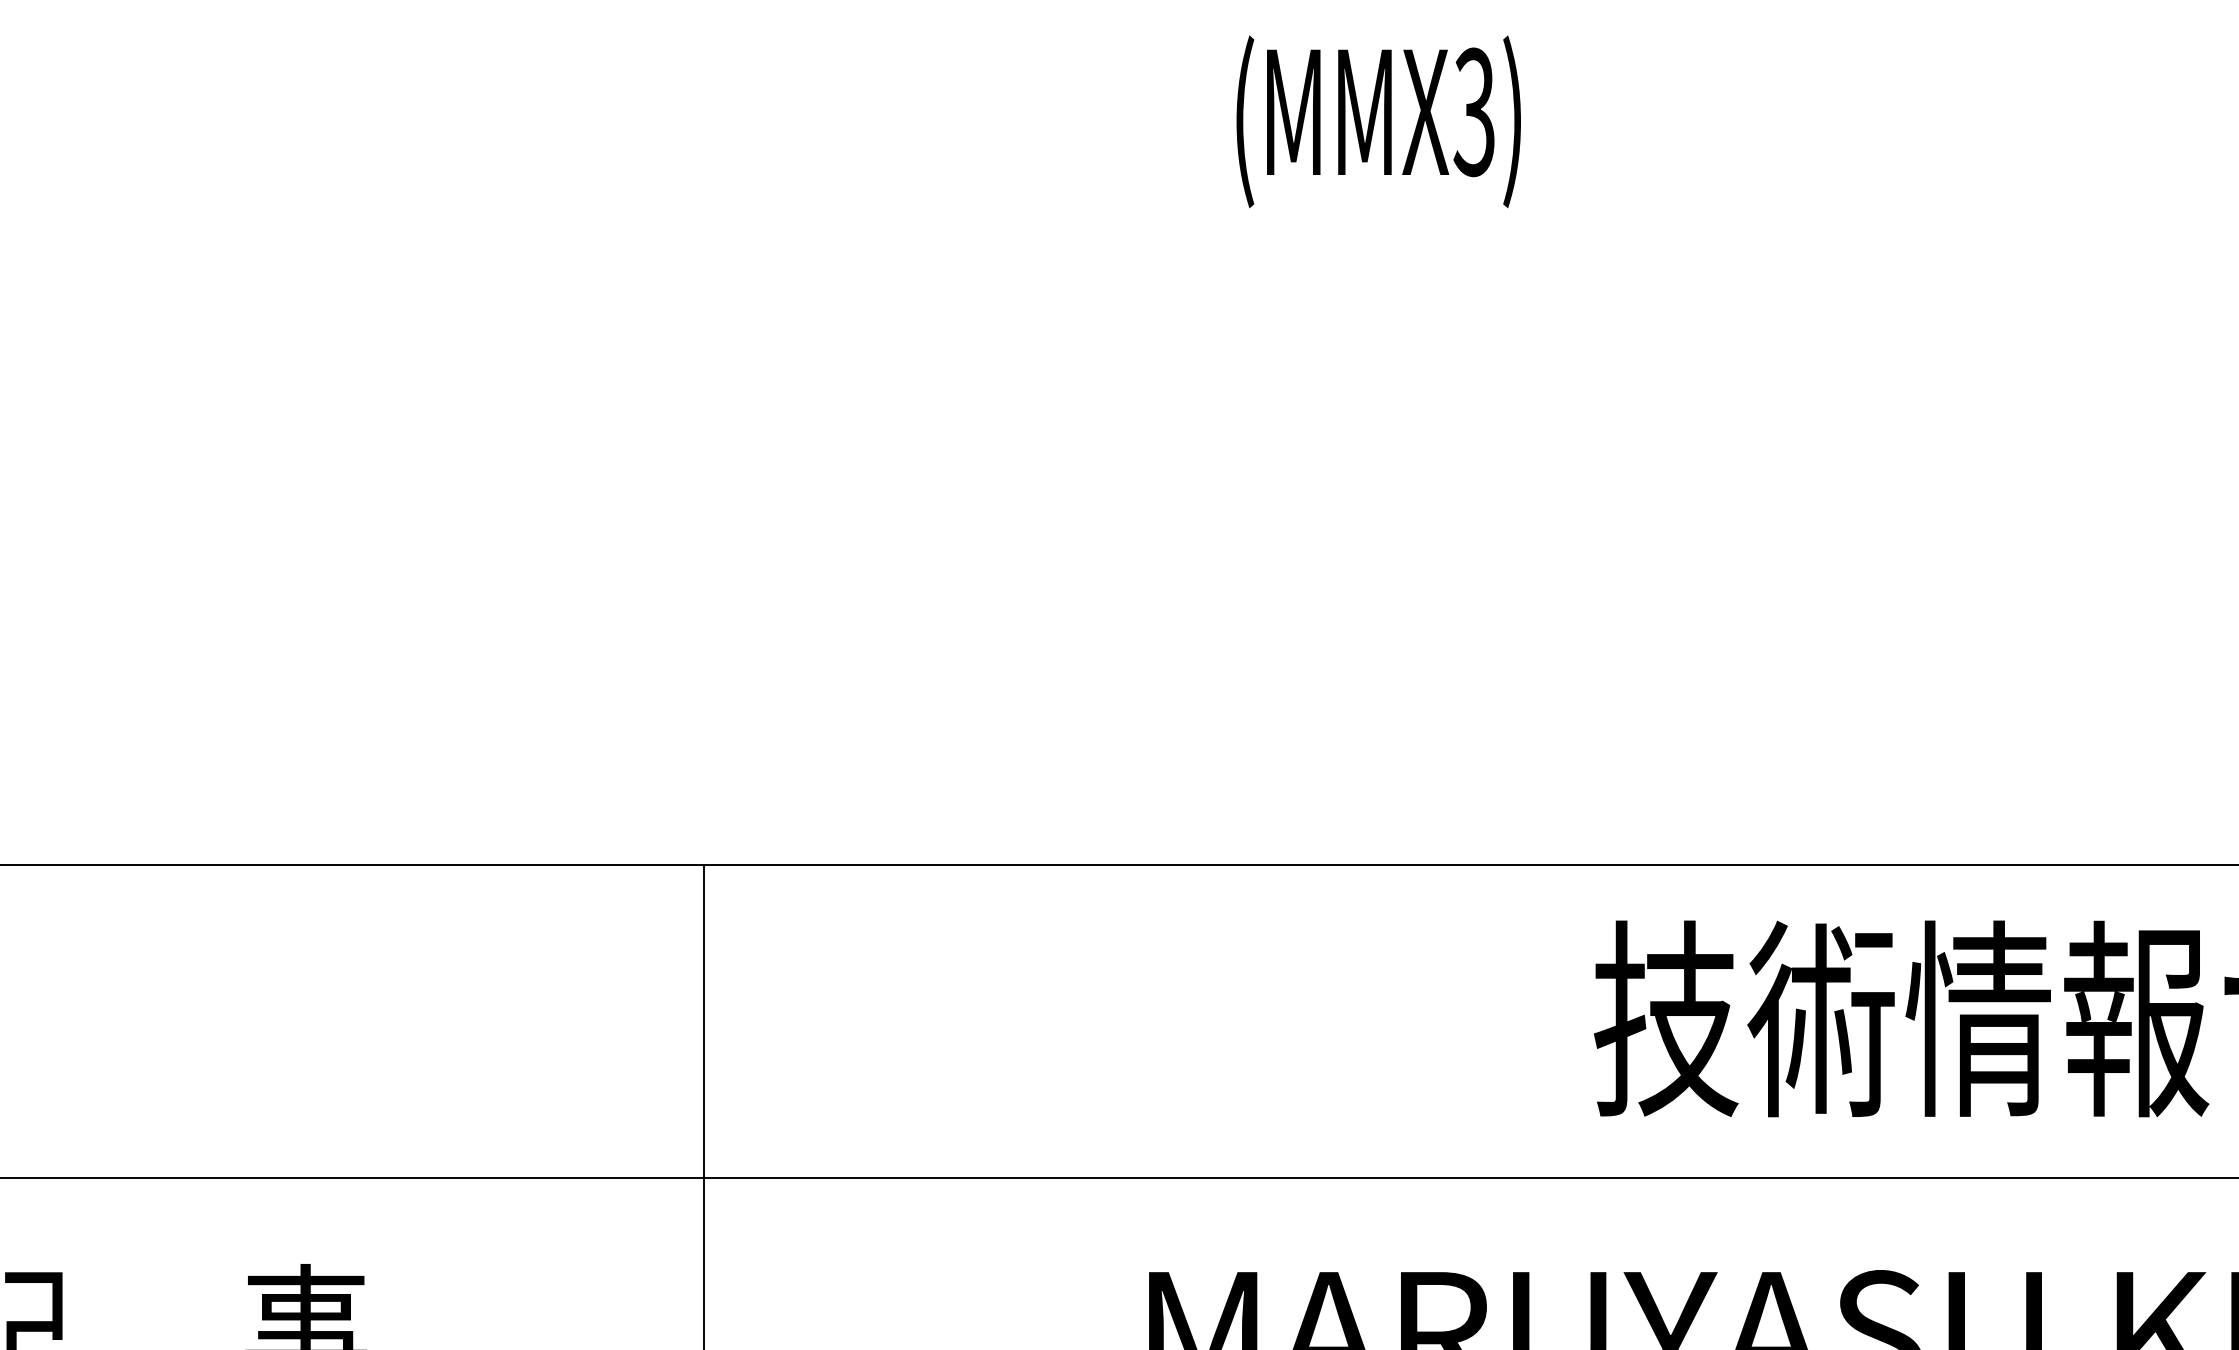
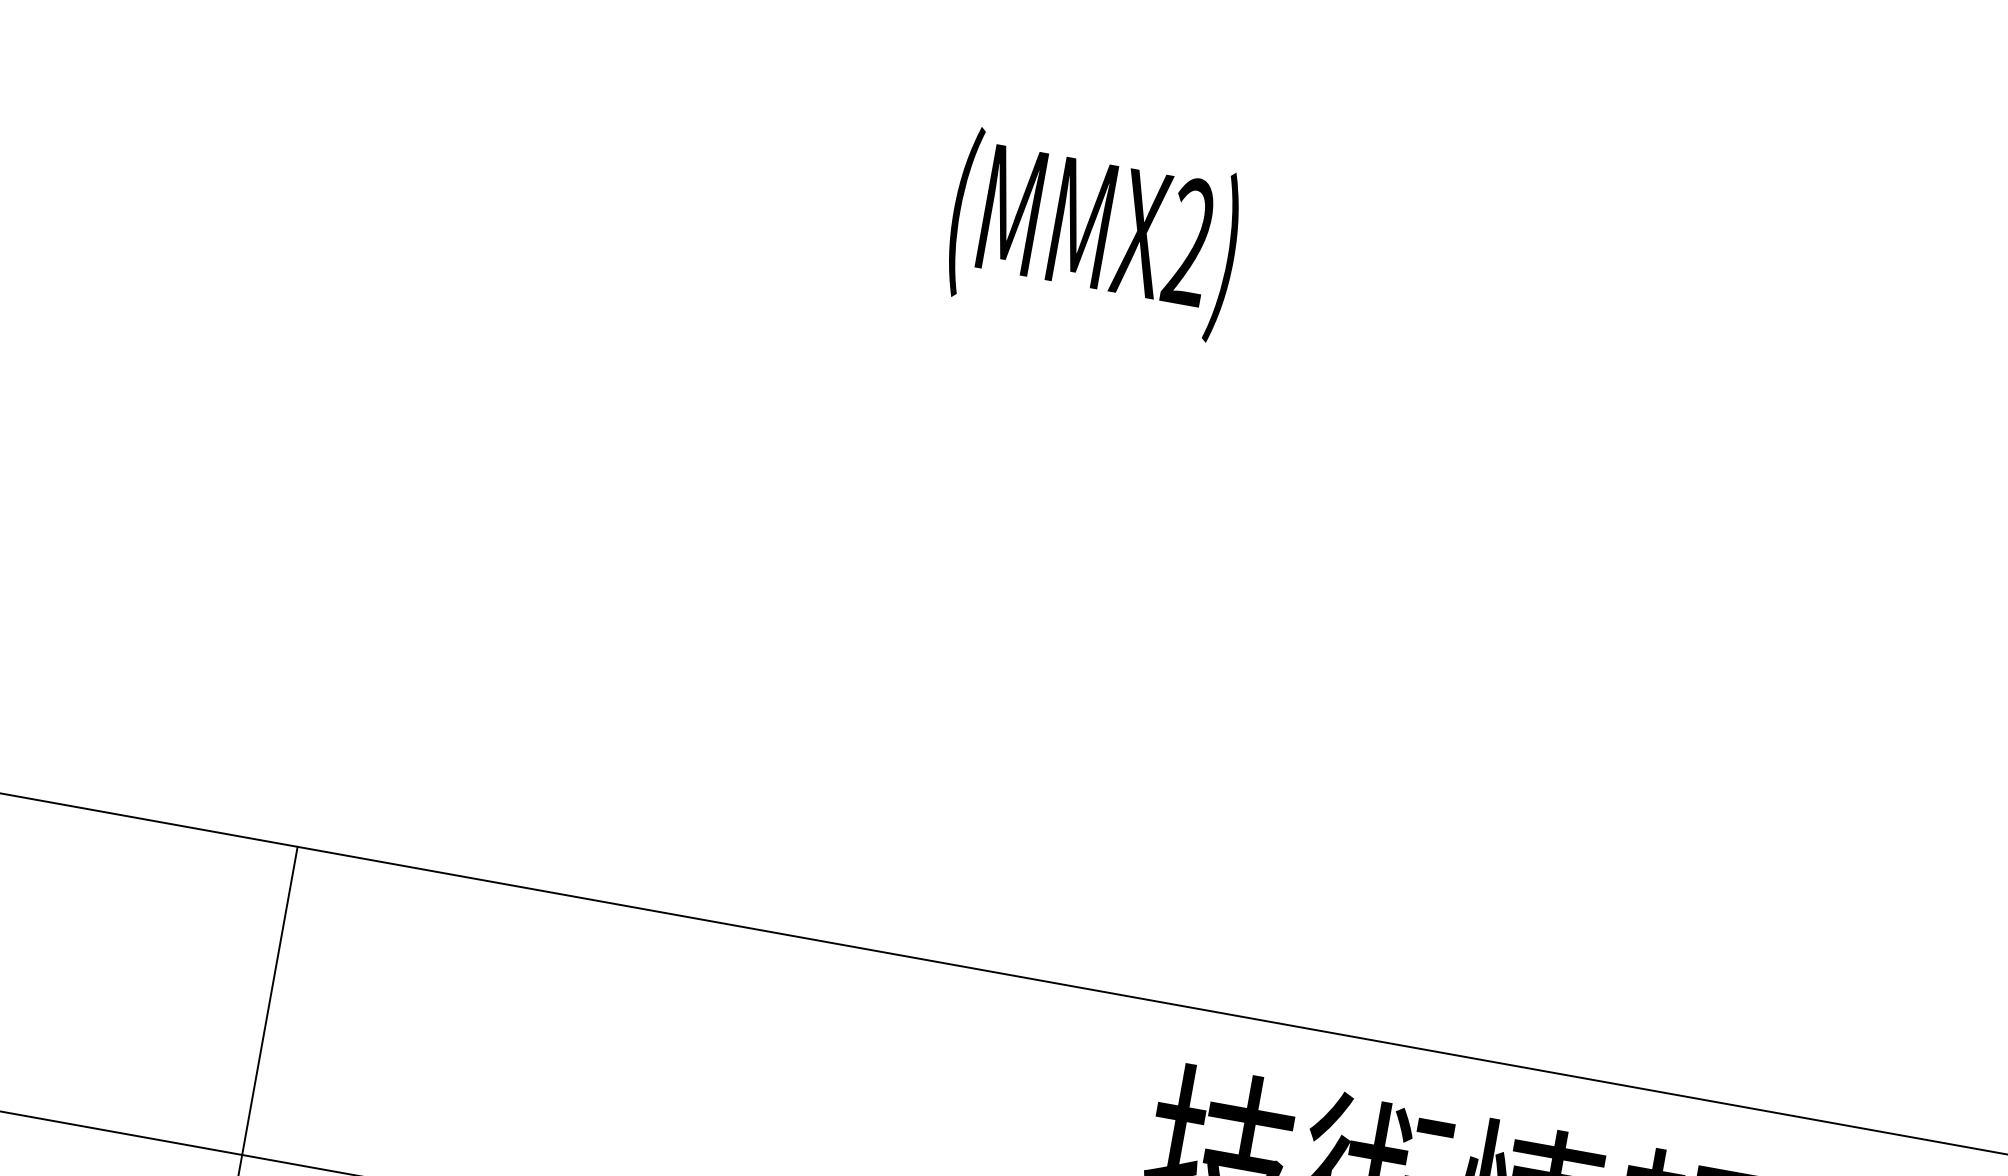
text: (1473, 112) -> (1188, 242), (MMX3) -> (MMX2)

